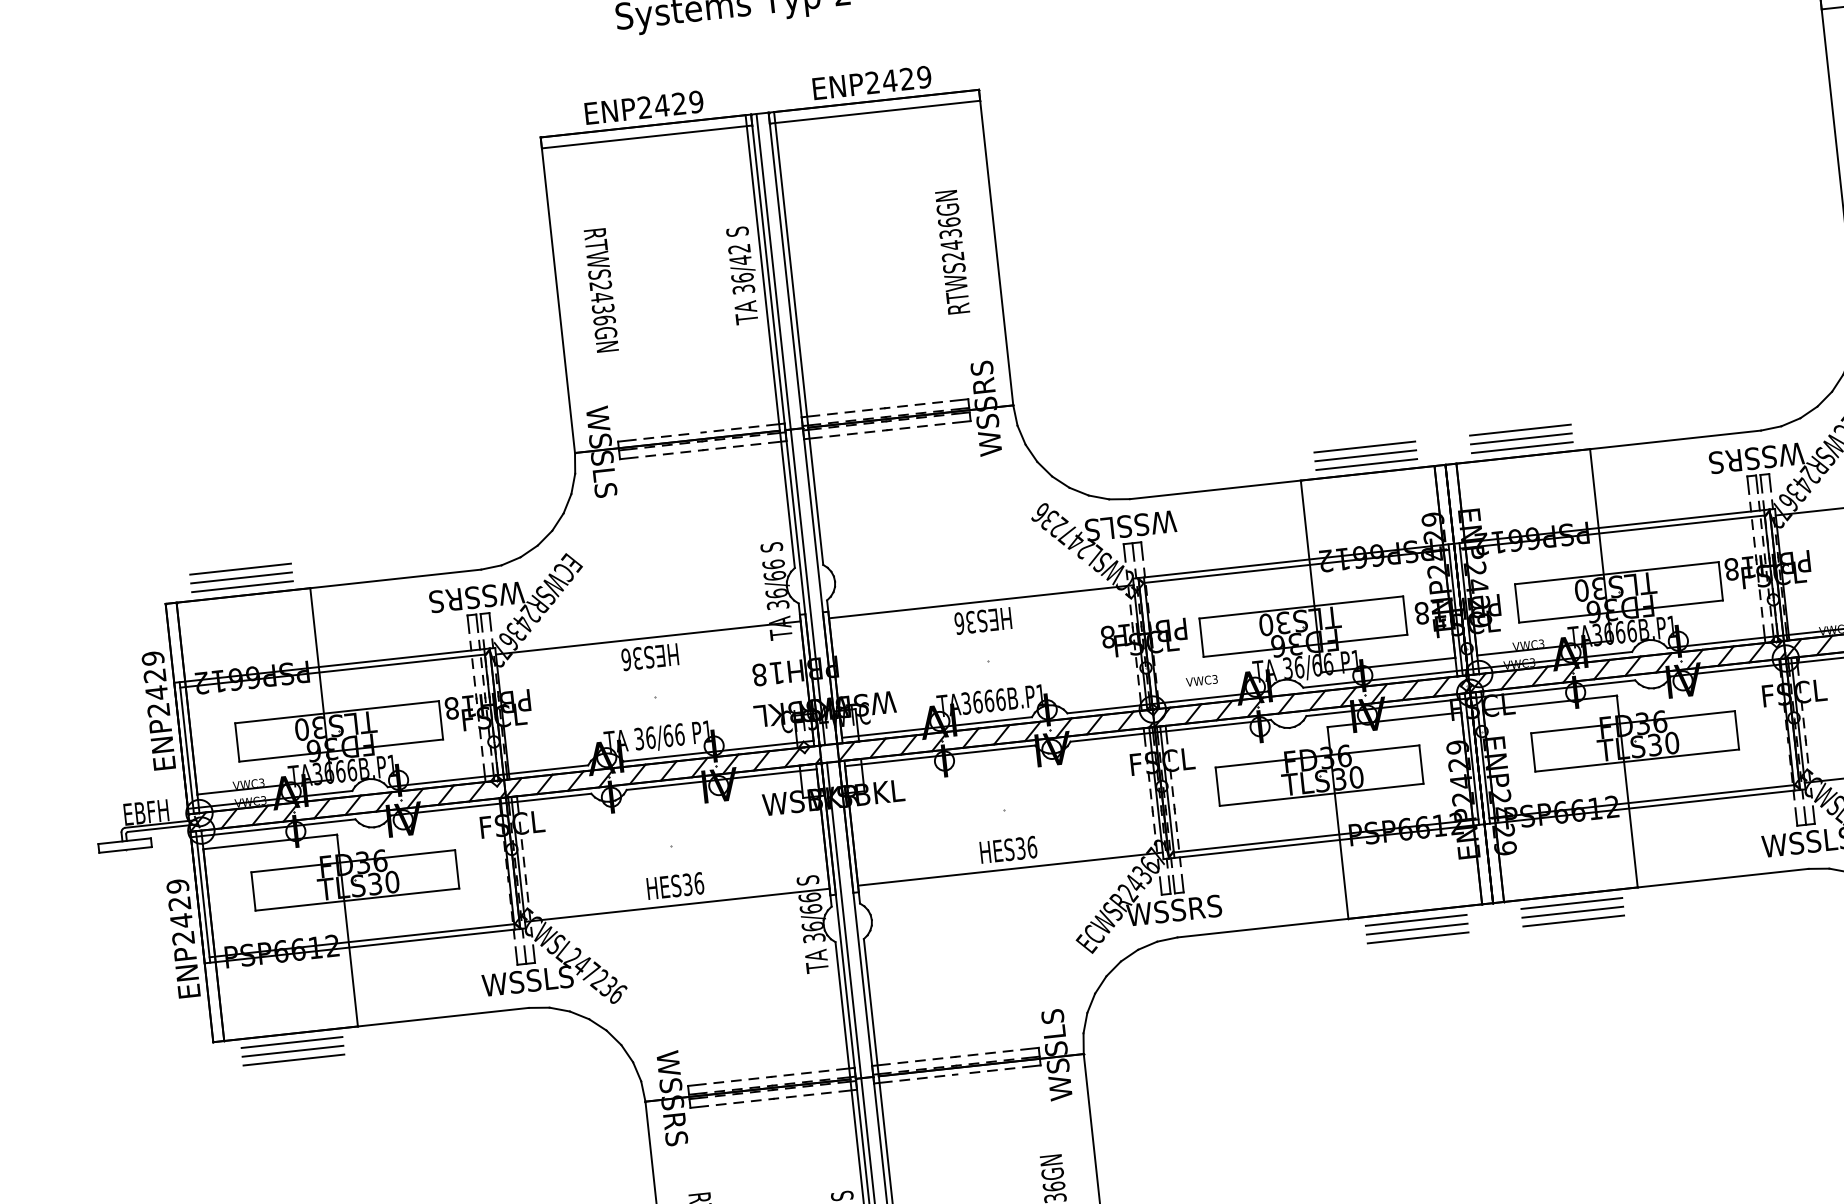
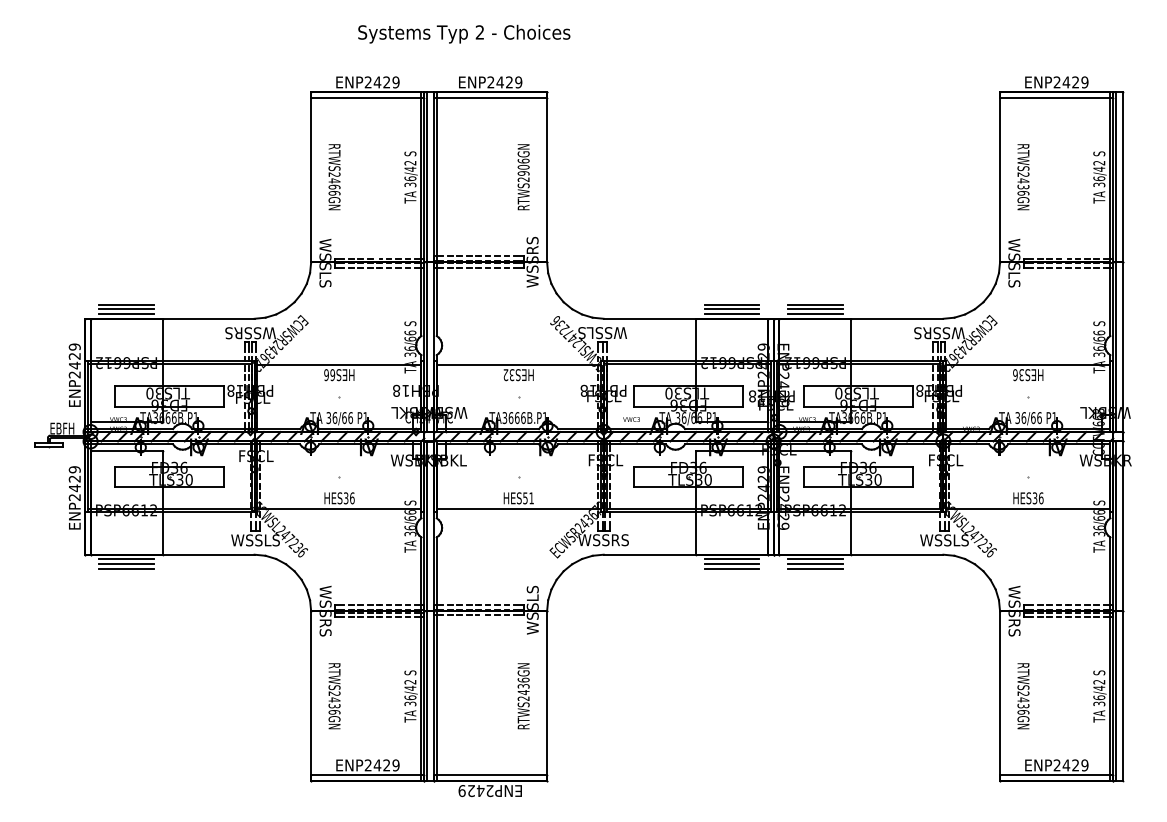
text: (950, 238) -> (523, 169), RTWS2436GN -> RTWS2906GN
text: (603, 307) -> (334, 186), RTWS2436GN -> RTWS2466GN
text: (958, 624) -> (505, 375), HES36 -> HES32
text: (637, 659) -> (332, 375), HES36 -> HES66
text: (1026, 848) -> (528, 498), HES36 -> HES51

